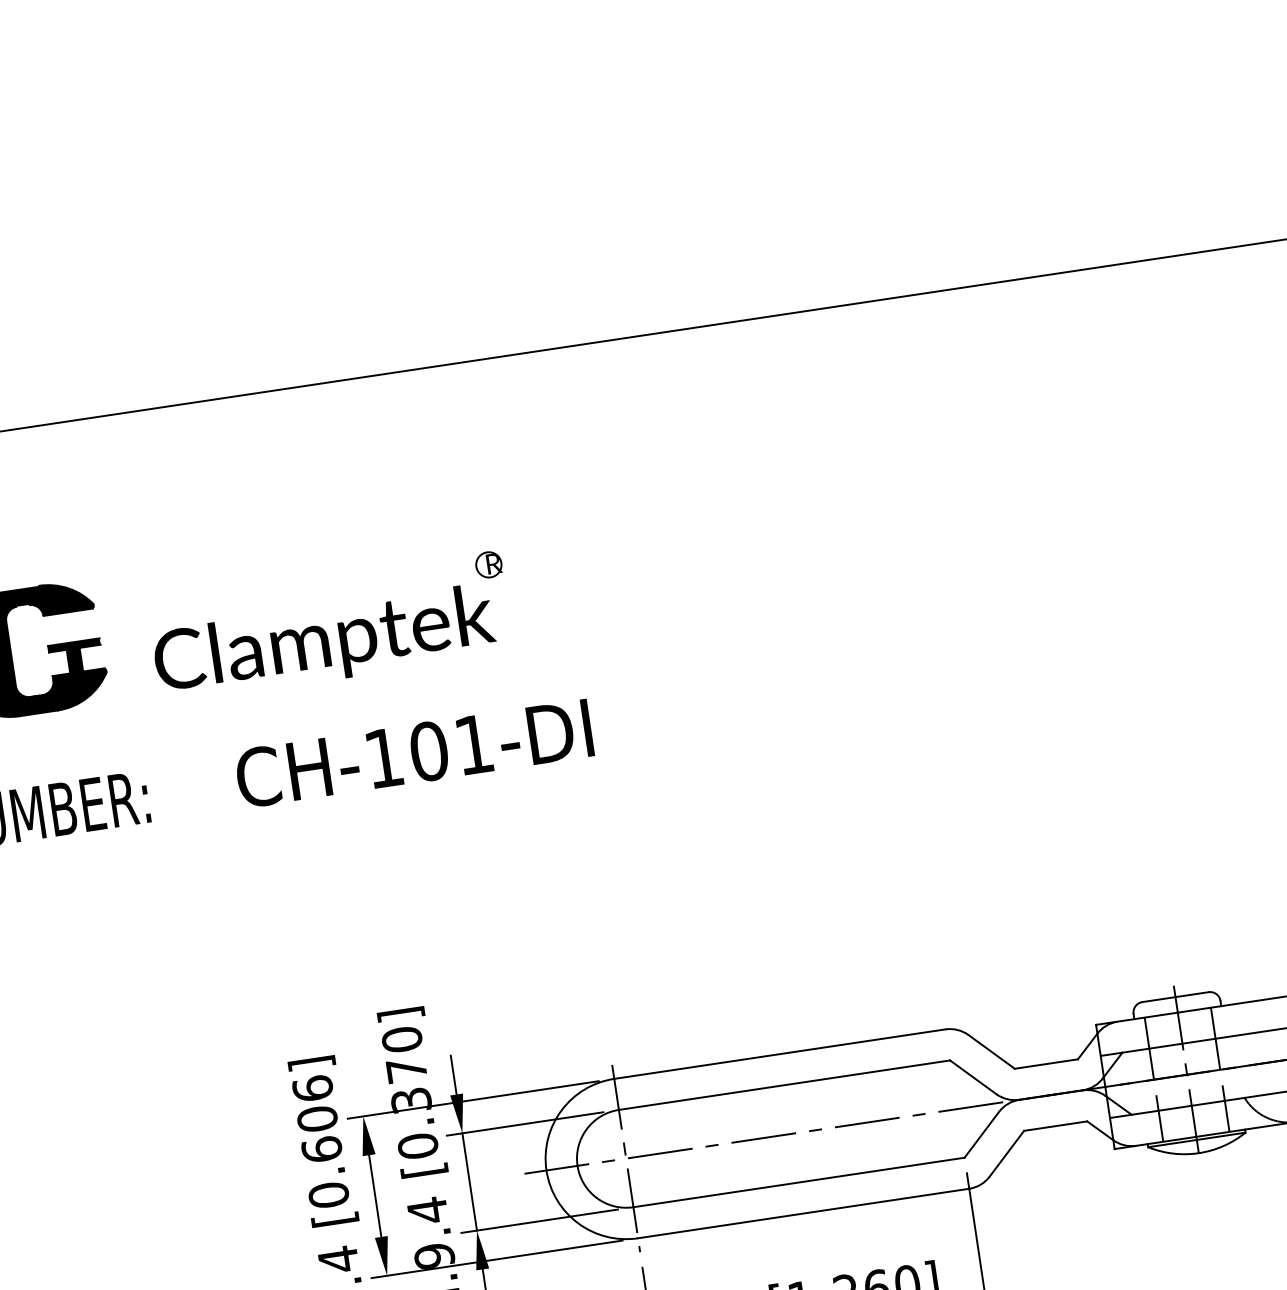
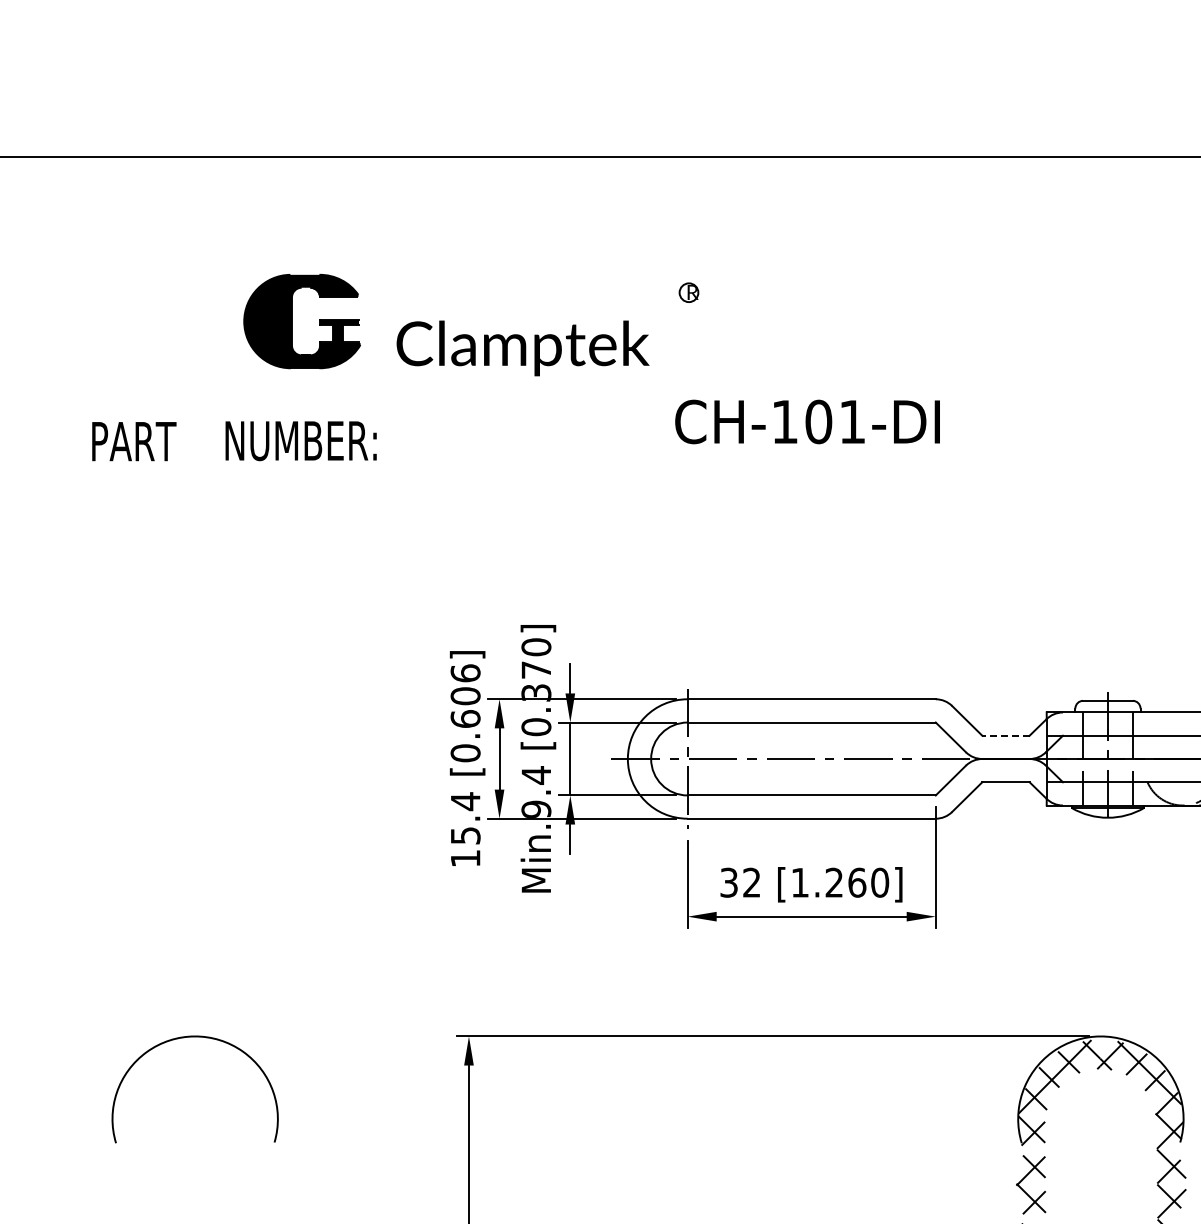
part: (488, 564) -> (688, 292), moved
text: (414, 753) -> (807, 421), moved
line: (1045, 1063) -> (1005, 735), solid -> dashed

